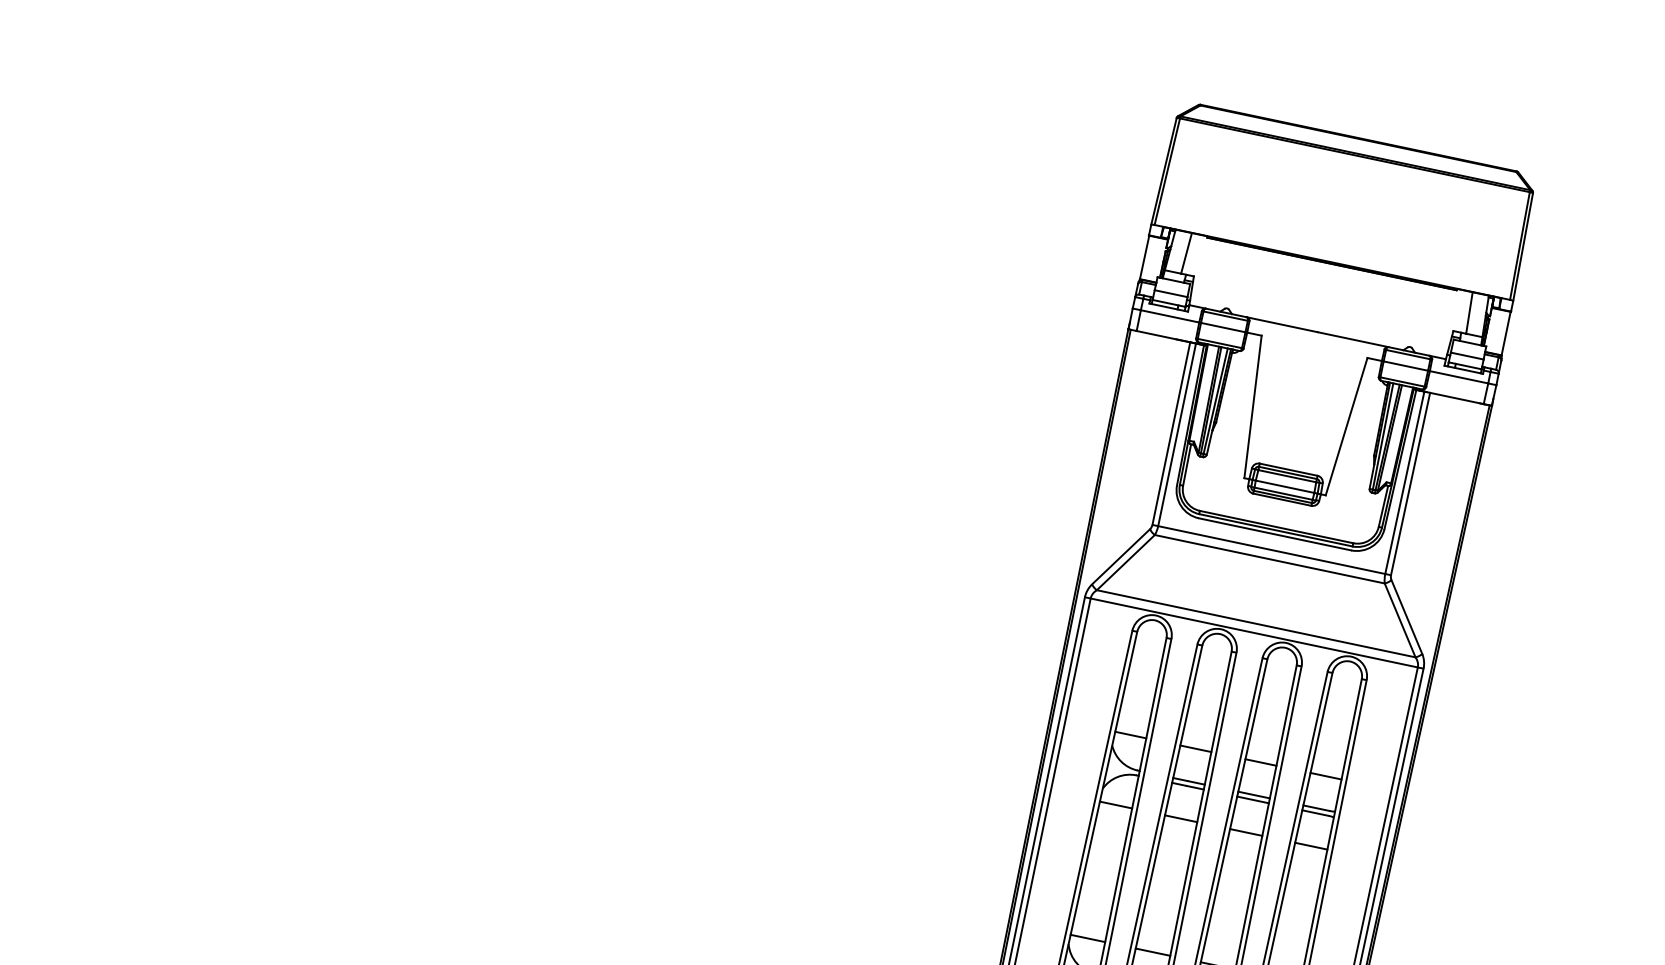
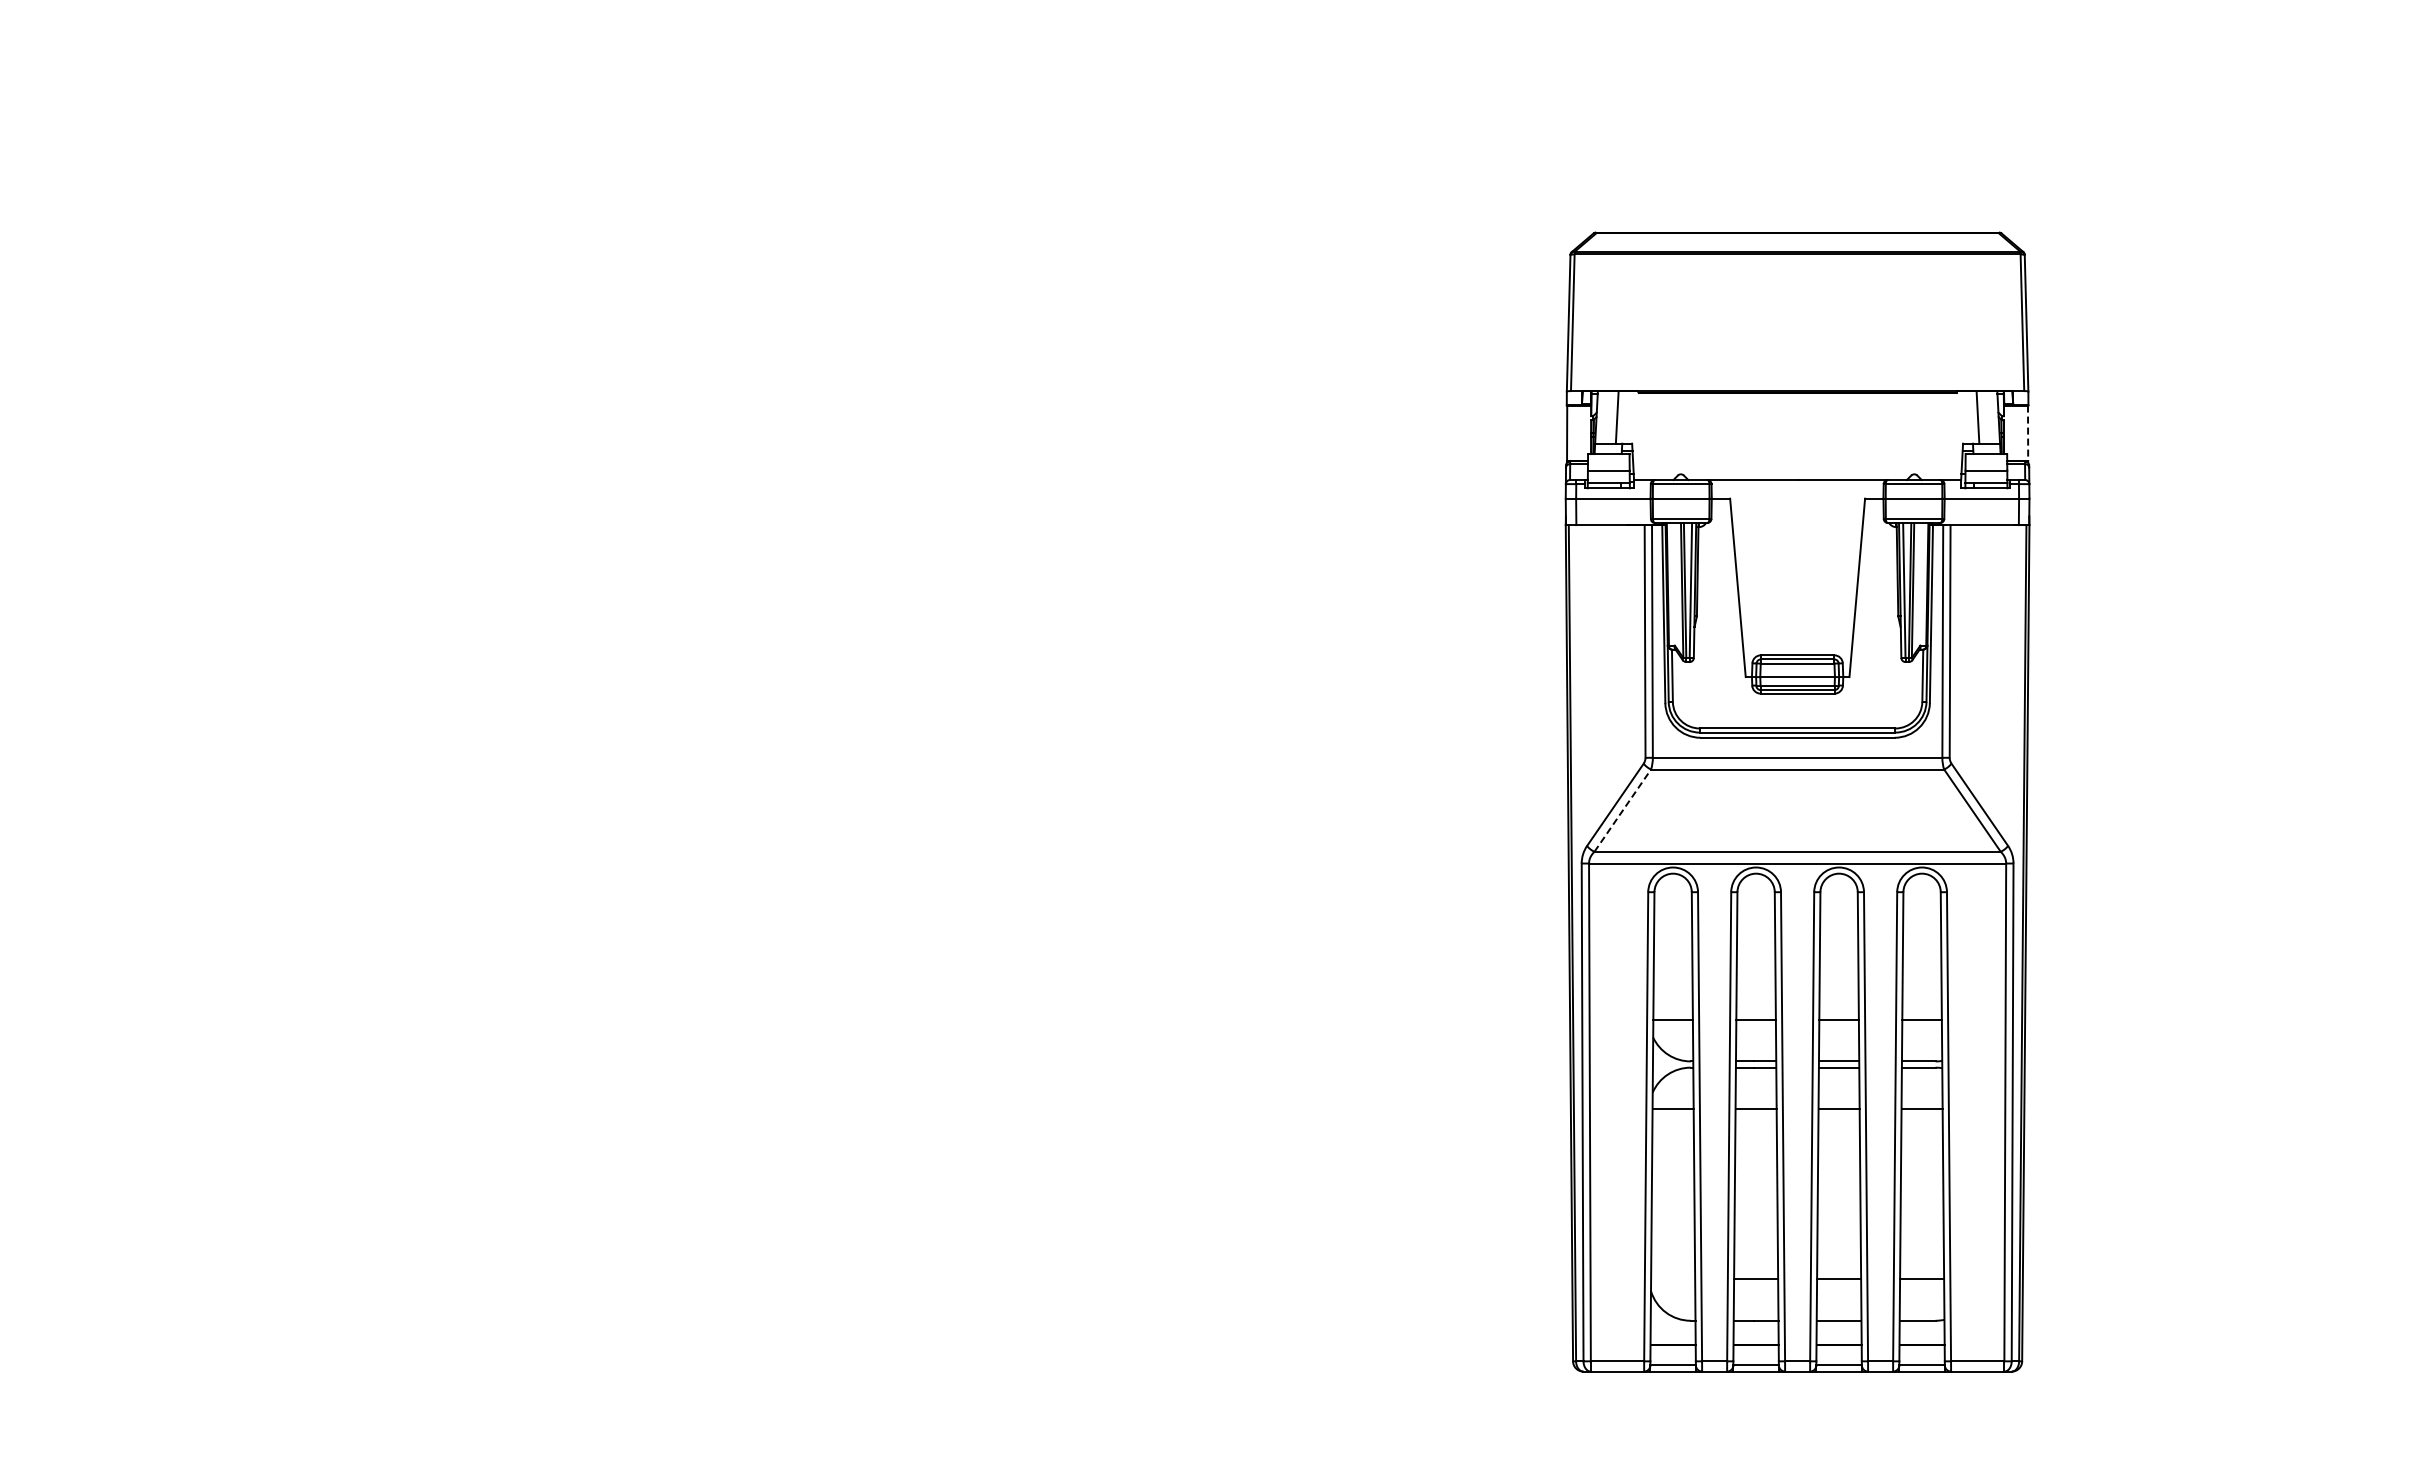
line: (1506, 333) -> (2028, 433), solid -> dashed
line: (1125, 562) -> (1622, 810), solid -> dashed
line: (1088, 938) -> (1673, 1279), removed

